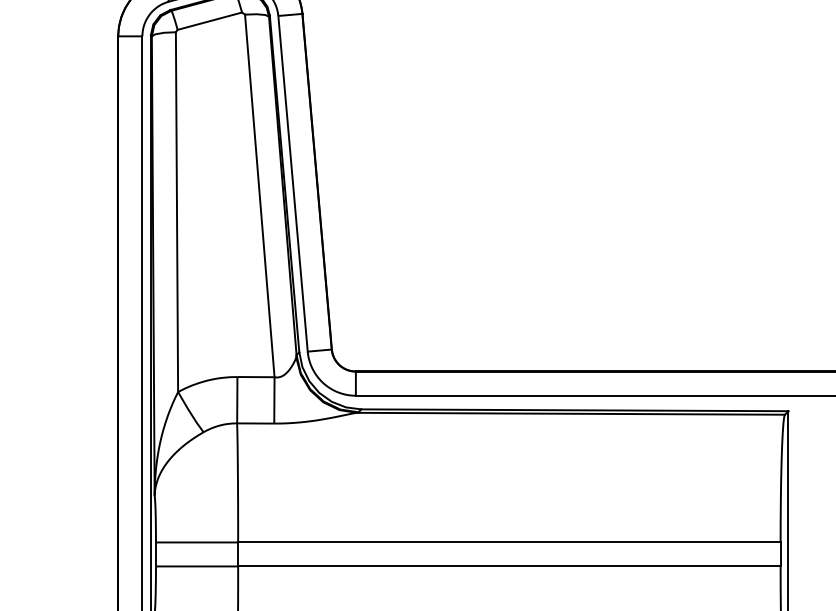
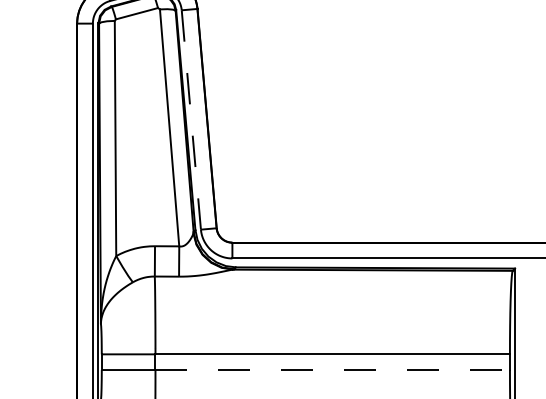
line: (293, 184) -> (191, 120), solid -> dashed
line: (510, 567) -> (333, 370), solid -> dashed

